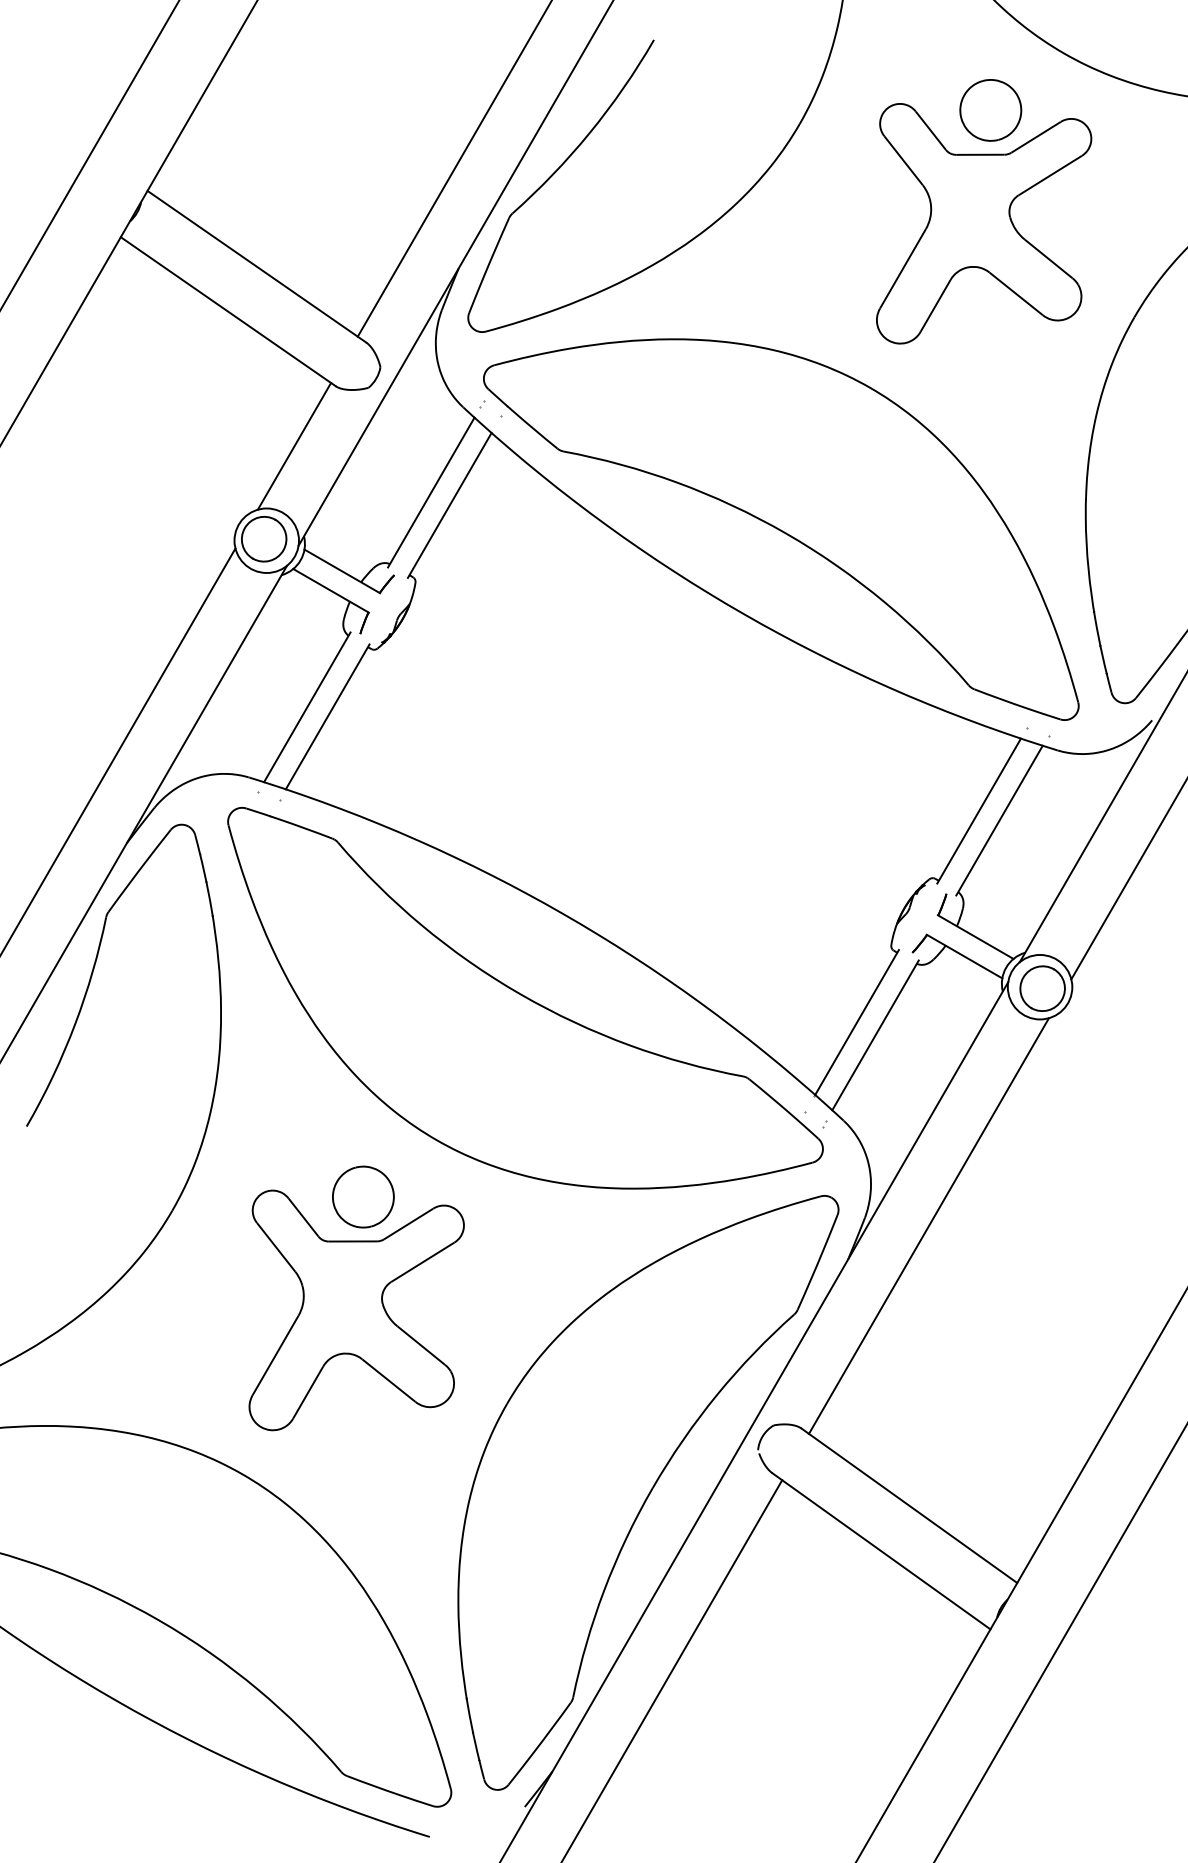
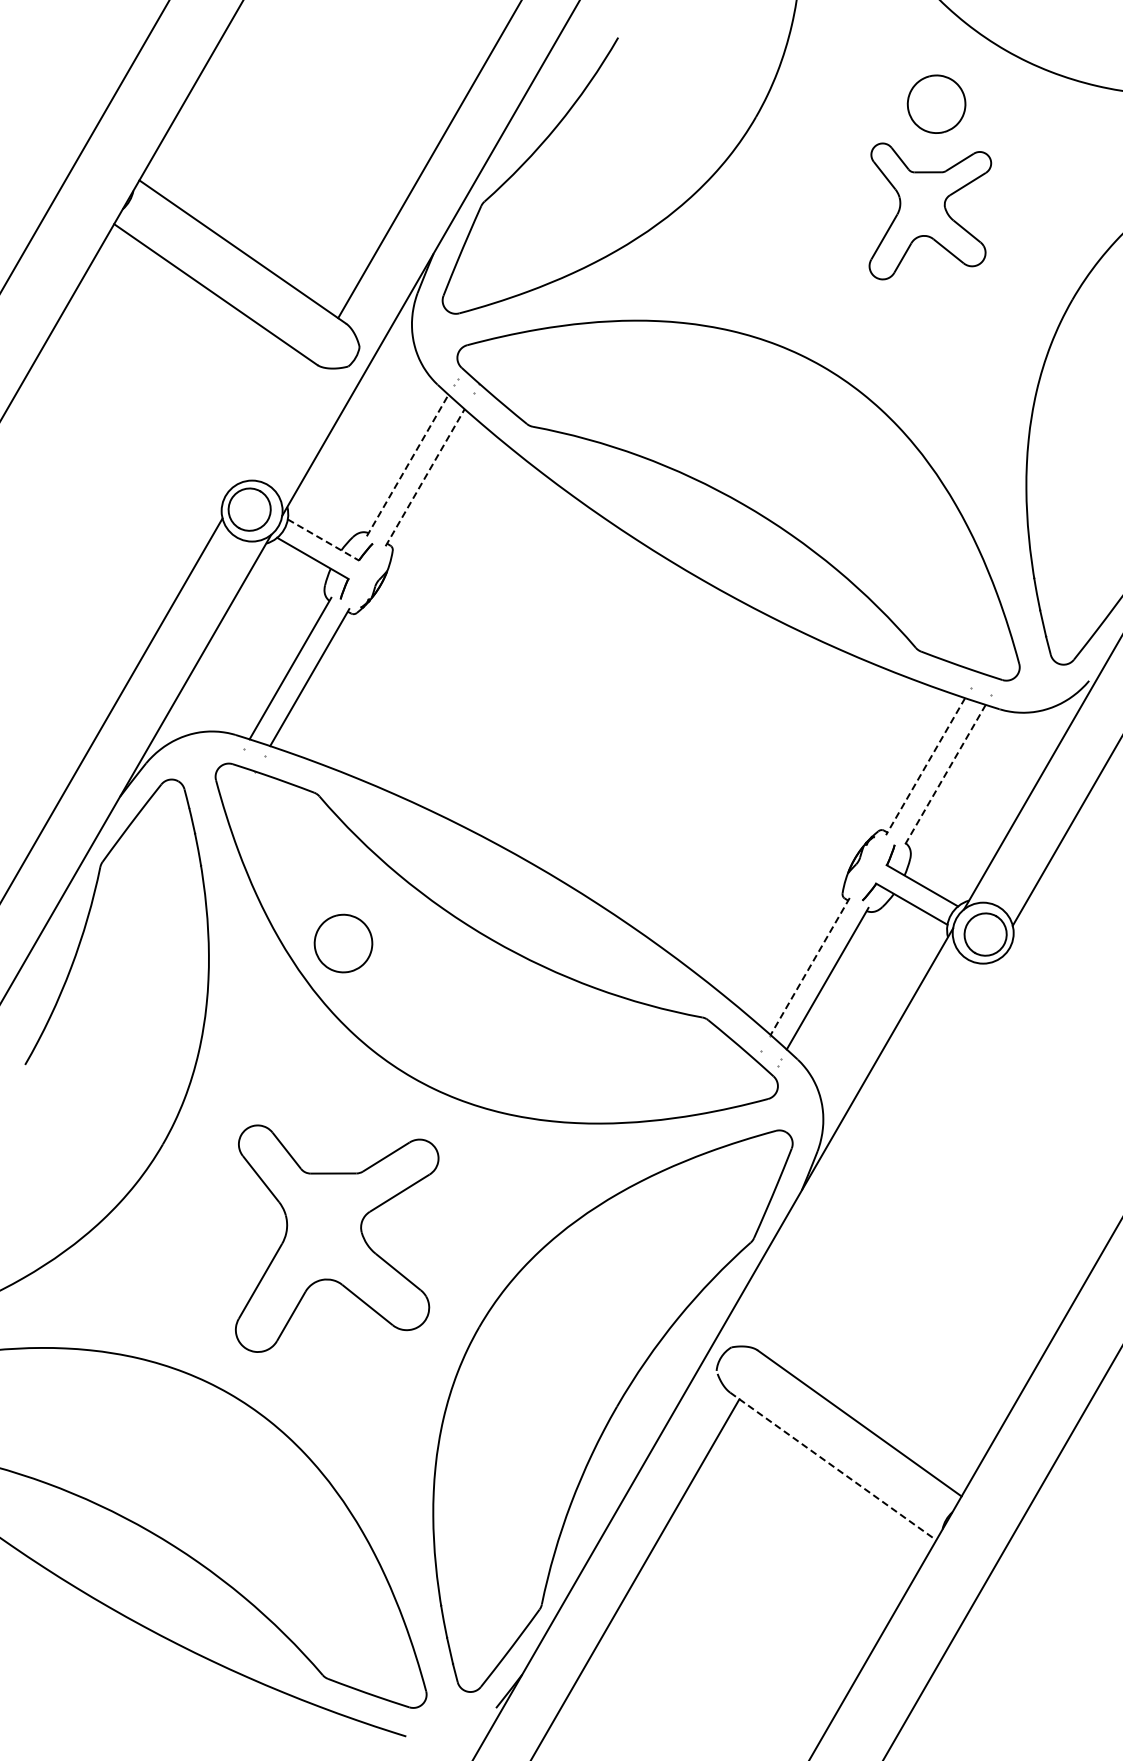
part: (984, 223) -> (930, 211), size x0.6
line: (293, 445) -> (277, 421), removed
line: (431, 492) -> (407, 465), solid -> dashed
line: (450, 505) -> (425, 477), solid -> dashed
line: (343, 571) -> (324, 540), solid -> dashed
line: (979, 811) -> (925, 767), solid -> dashed
line: (999, 820) -> (944, 775), solid -> dashed
line: (856, 1022) -> (809, 966), solid -> dashed
part: (363, 1197) -> (343, 943), moved
line: (928, 1225) -> (877, 1158), removed
line: (881, 1551) -> (833, 1466), solid -> dashed

